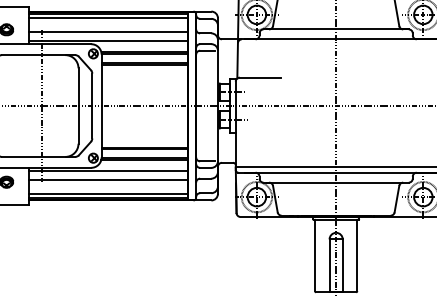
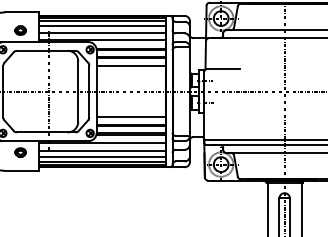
line: (108, 24) -> (102, 26), added
line: (144, 74) -> (131, 66), added
line: (144, 137) -> (131, 116), added
line: (108, 187) -> (102, 156), added

